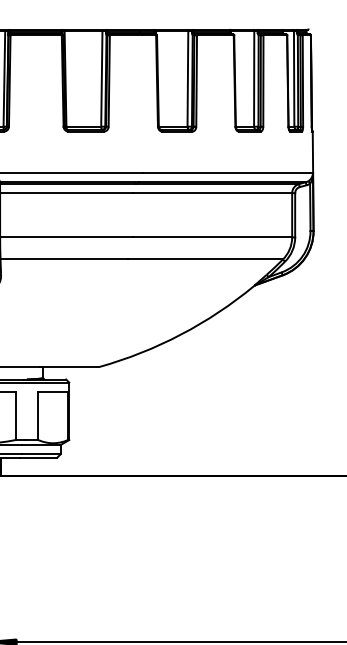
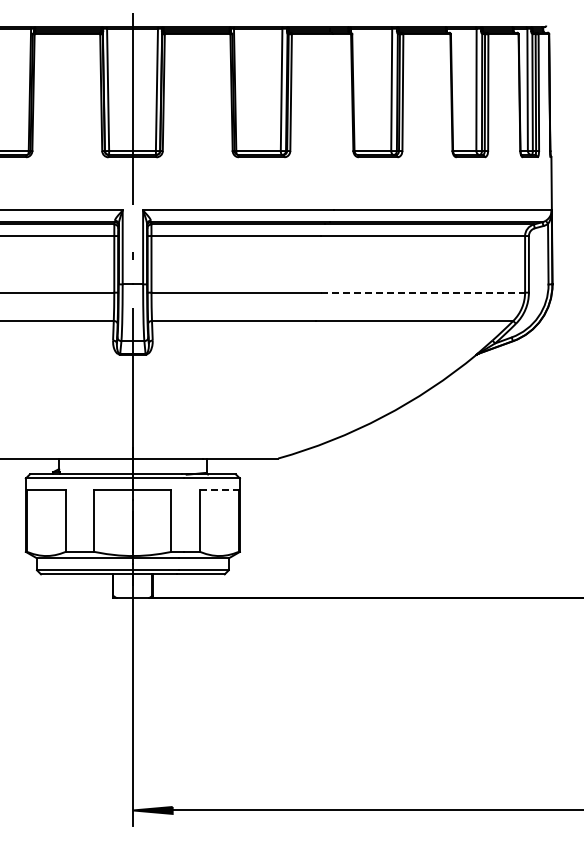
line: (212, 237) -> (423, 292), solid -> dashed
line: (53, 392) -> (219, 490), solid -> dashed

